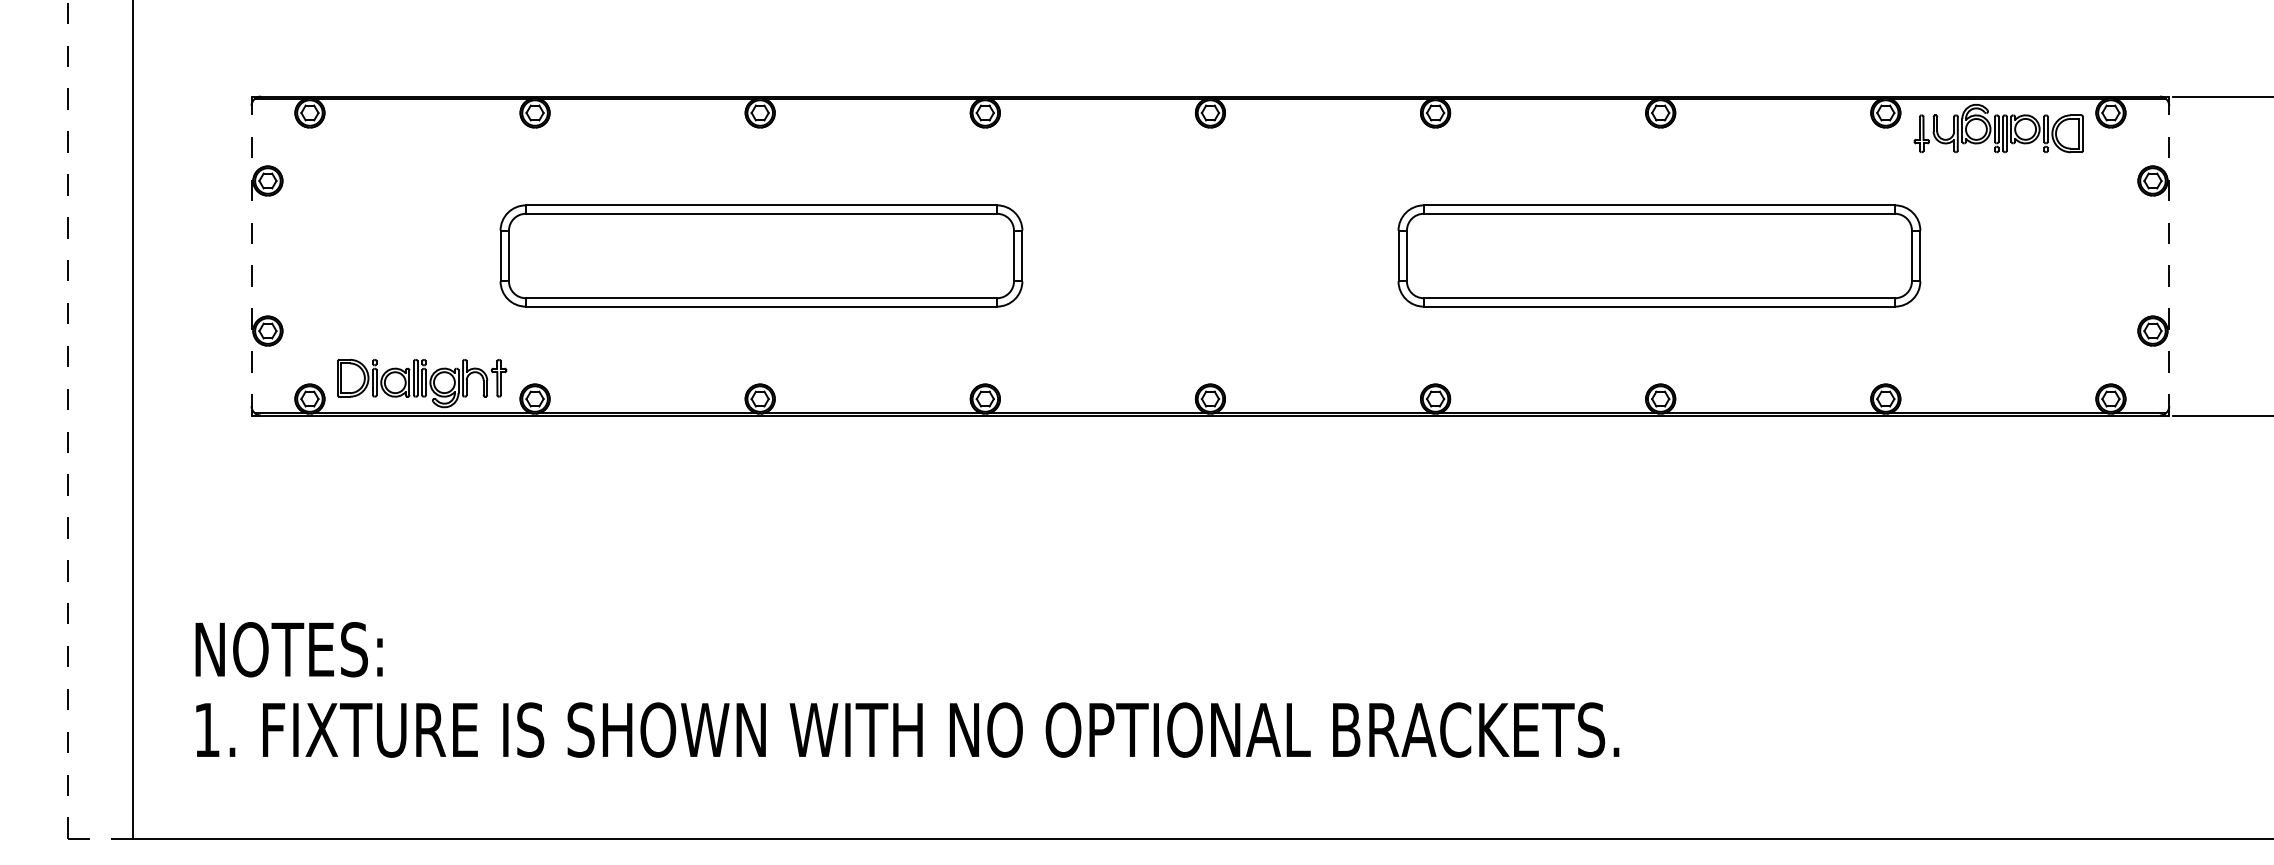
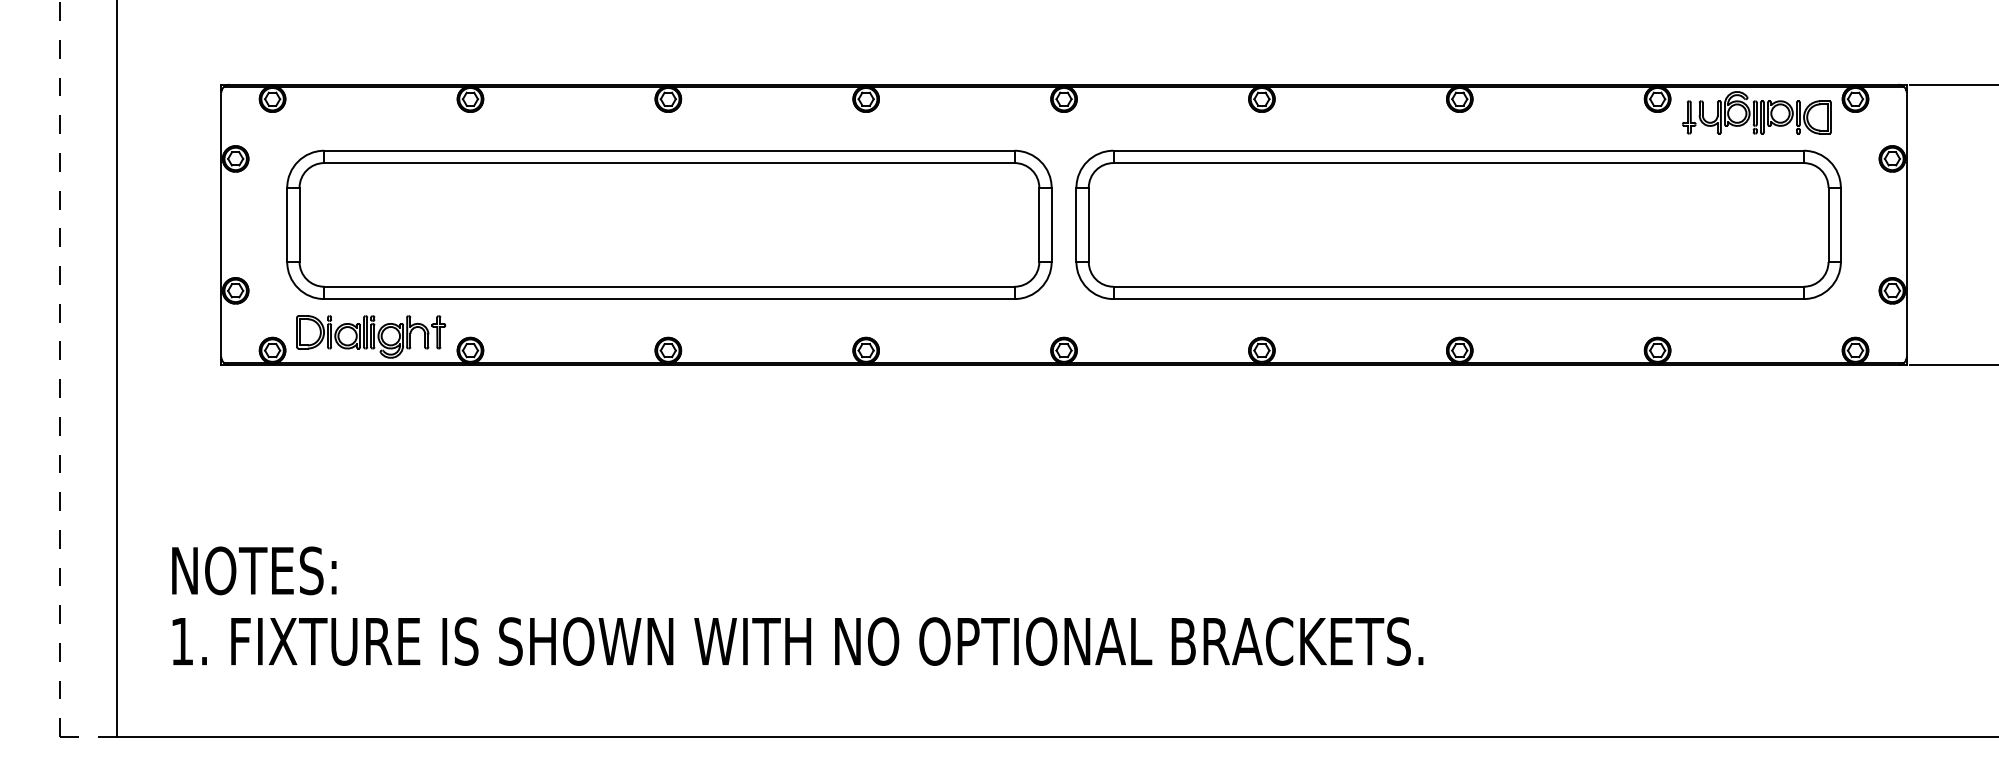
line: (251, 255) -> (221, 224), dashed -> solid
part: (761, 255) -> (669, 224), size x1.67
part: (1659, 255) -> (1458, 224), size x1.67
line: (2169, 255) -> (1906, 224), dashed -> solid

